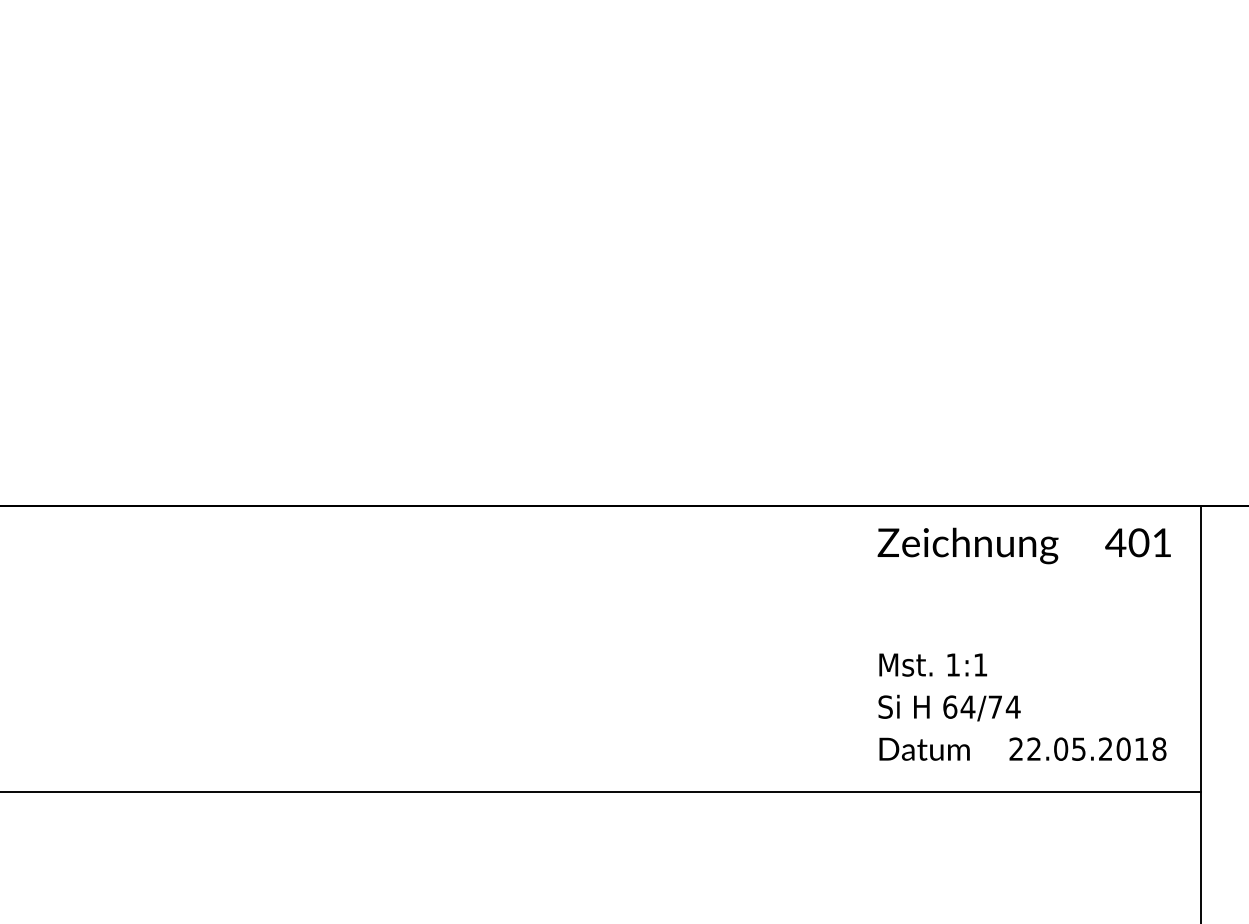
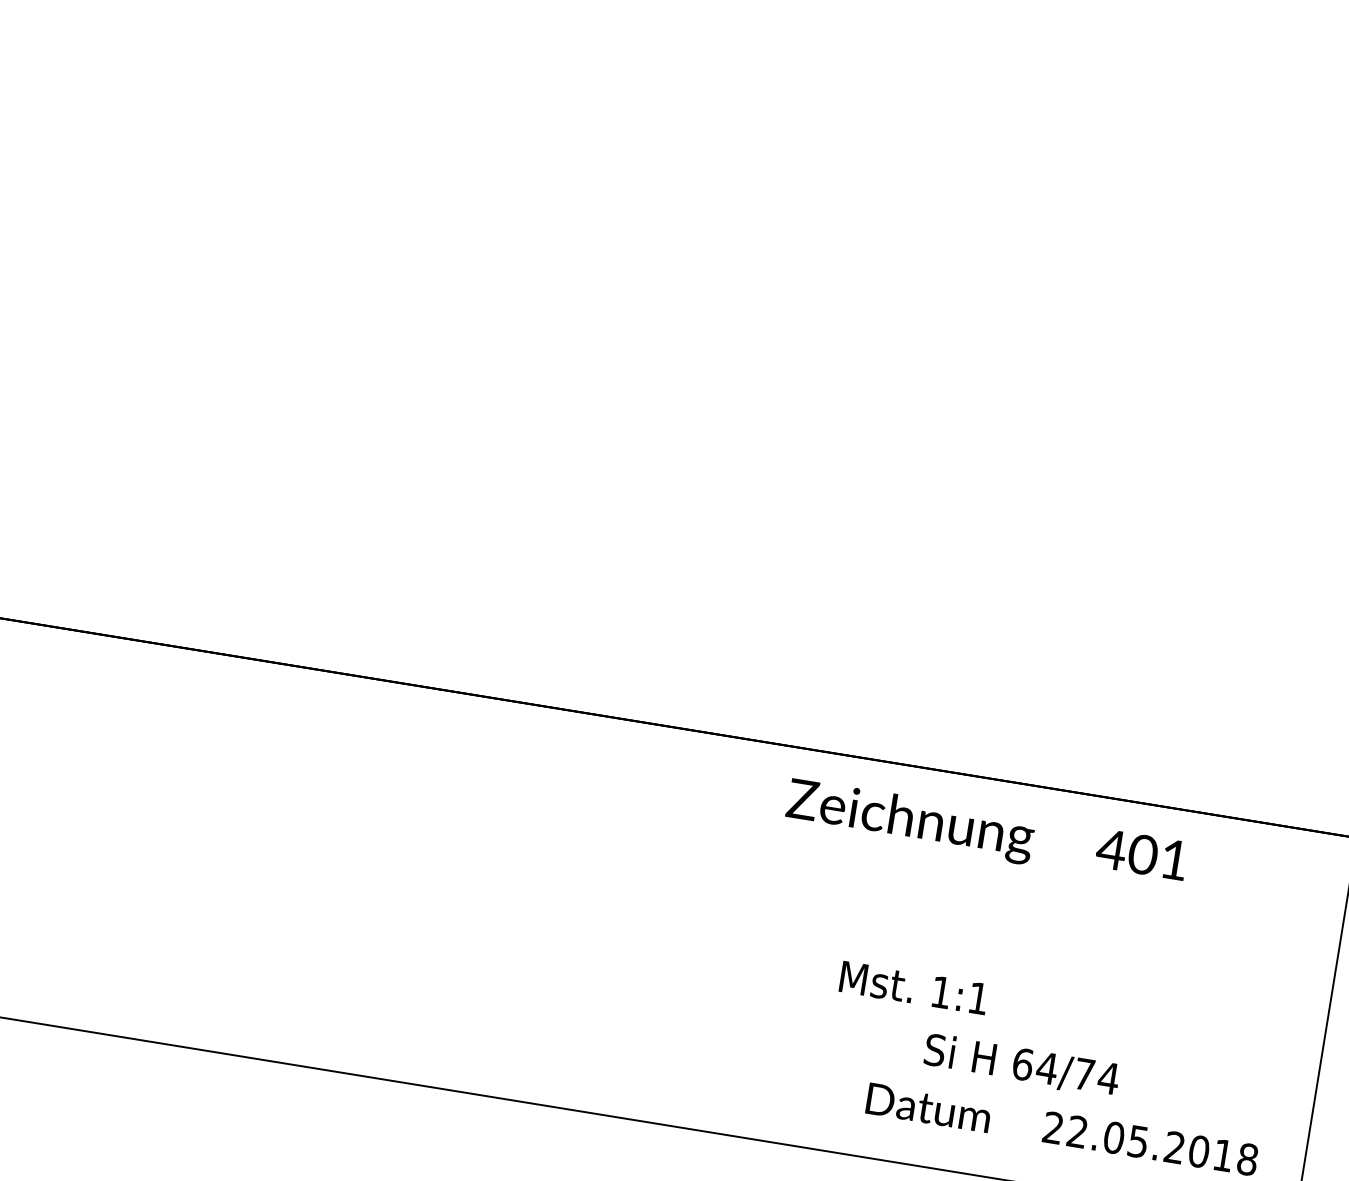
text: (1023, 545) -> (985, 833), moved
text: (932, 664) -> (913, 987), moved
text: (949, 707) -> (1021, 1064), moved

